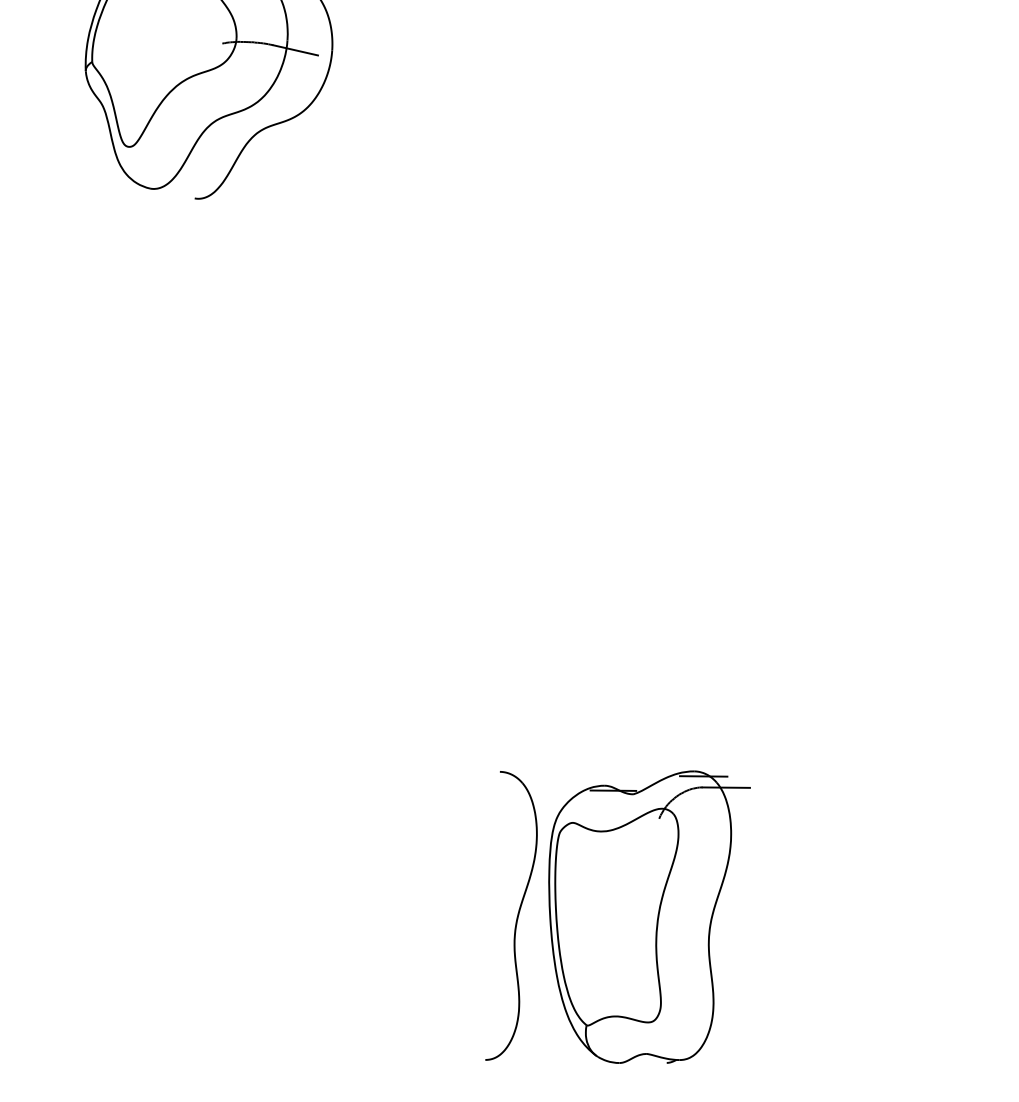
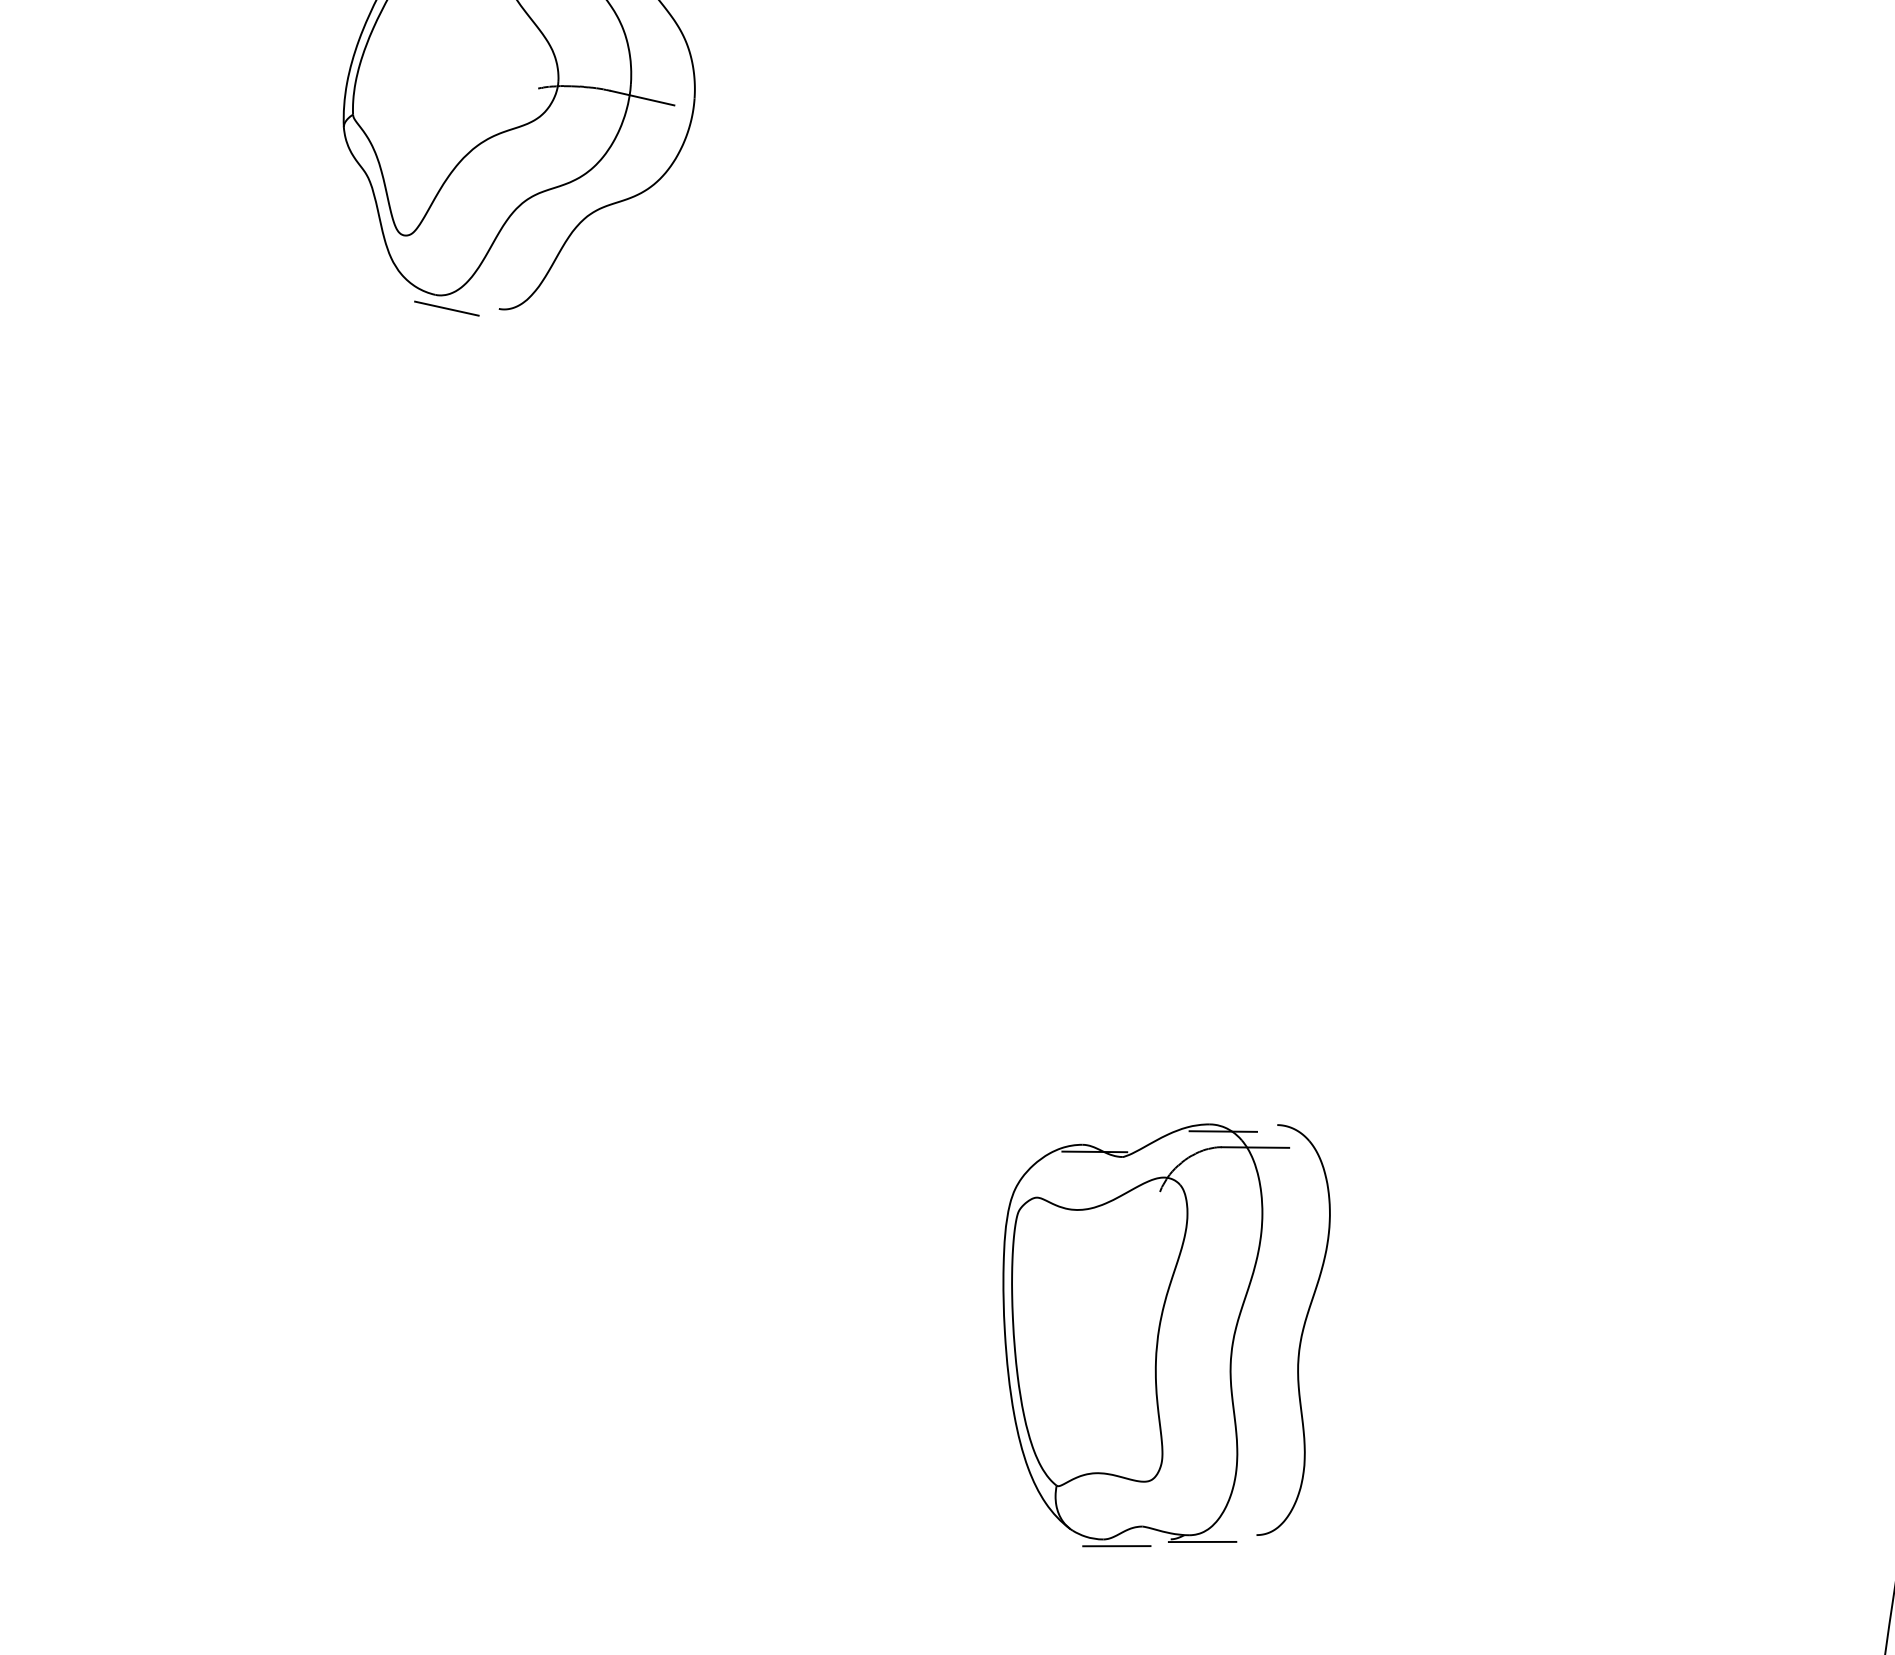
line: (157, 198) -> (446, 308), added
part: (516, 916) -> (1301, 1331), moved
line: (689, 1064) -> (1202, 1541), added
line: (628, 1067) -> (1116, 1546), added

